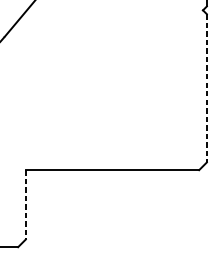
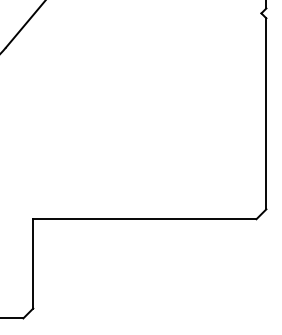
line: (206, 88) -> (266, 114), dashed -> solid
line: (26, 204) -> (33, 263), dashed -> solid

